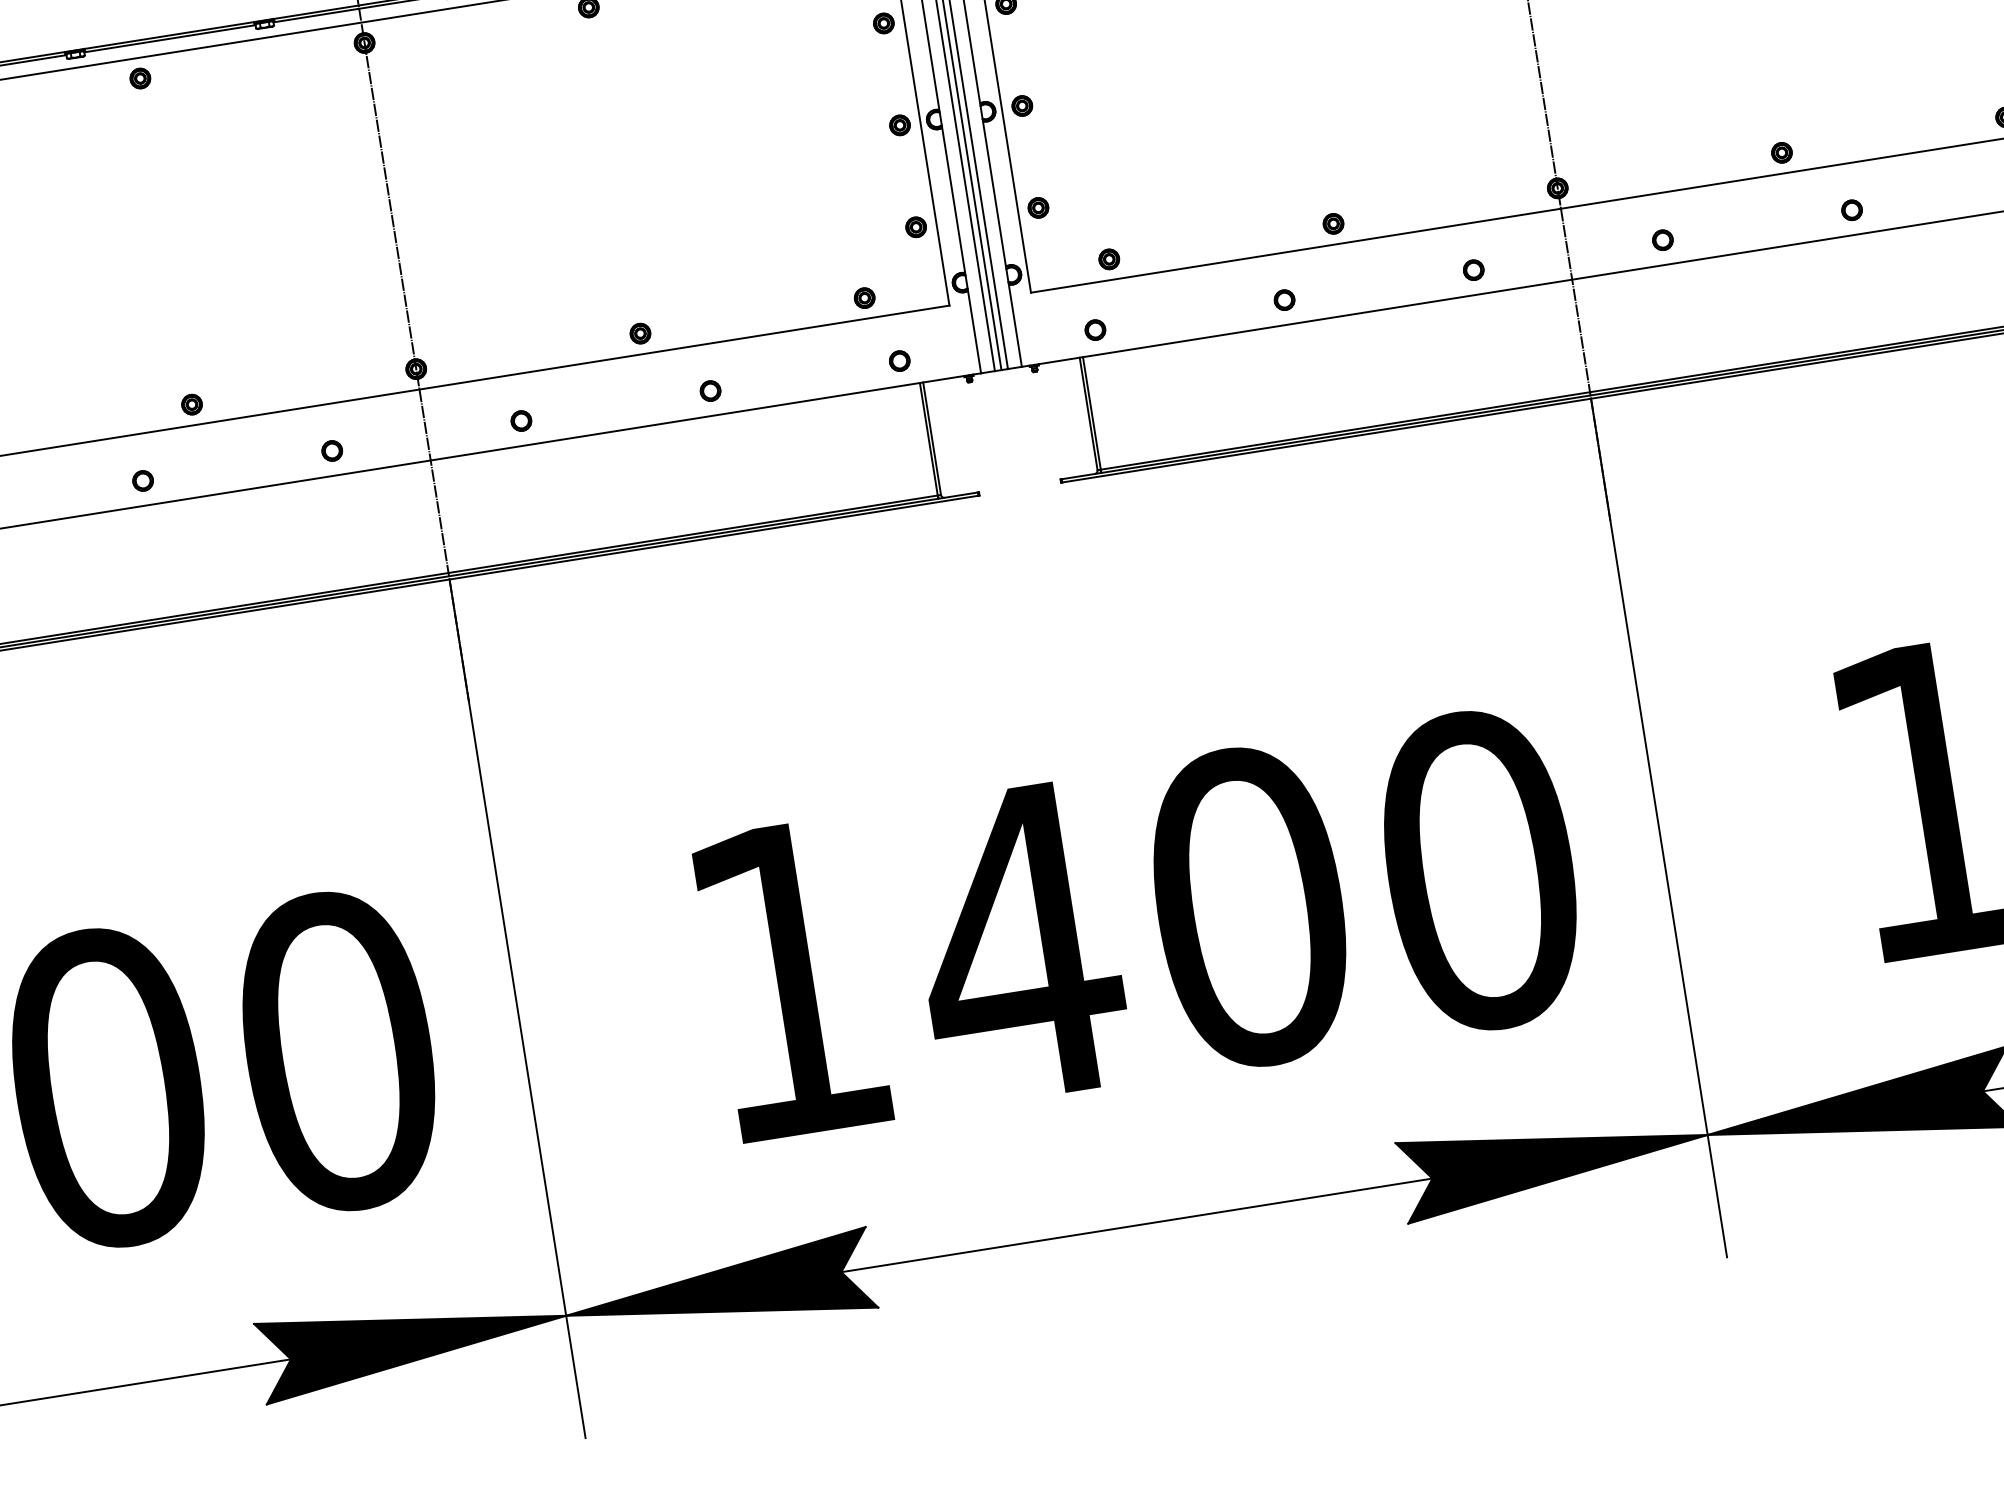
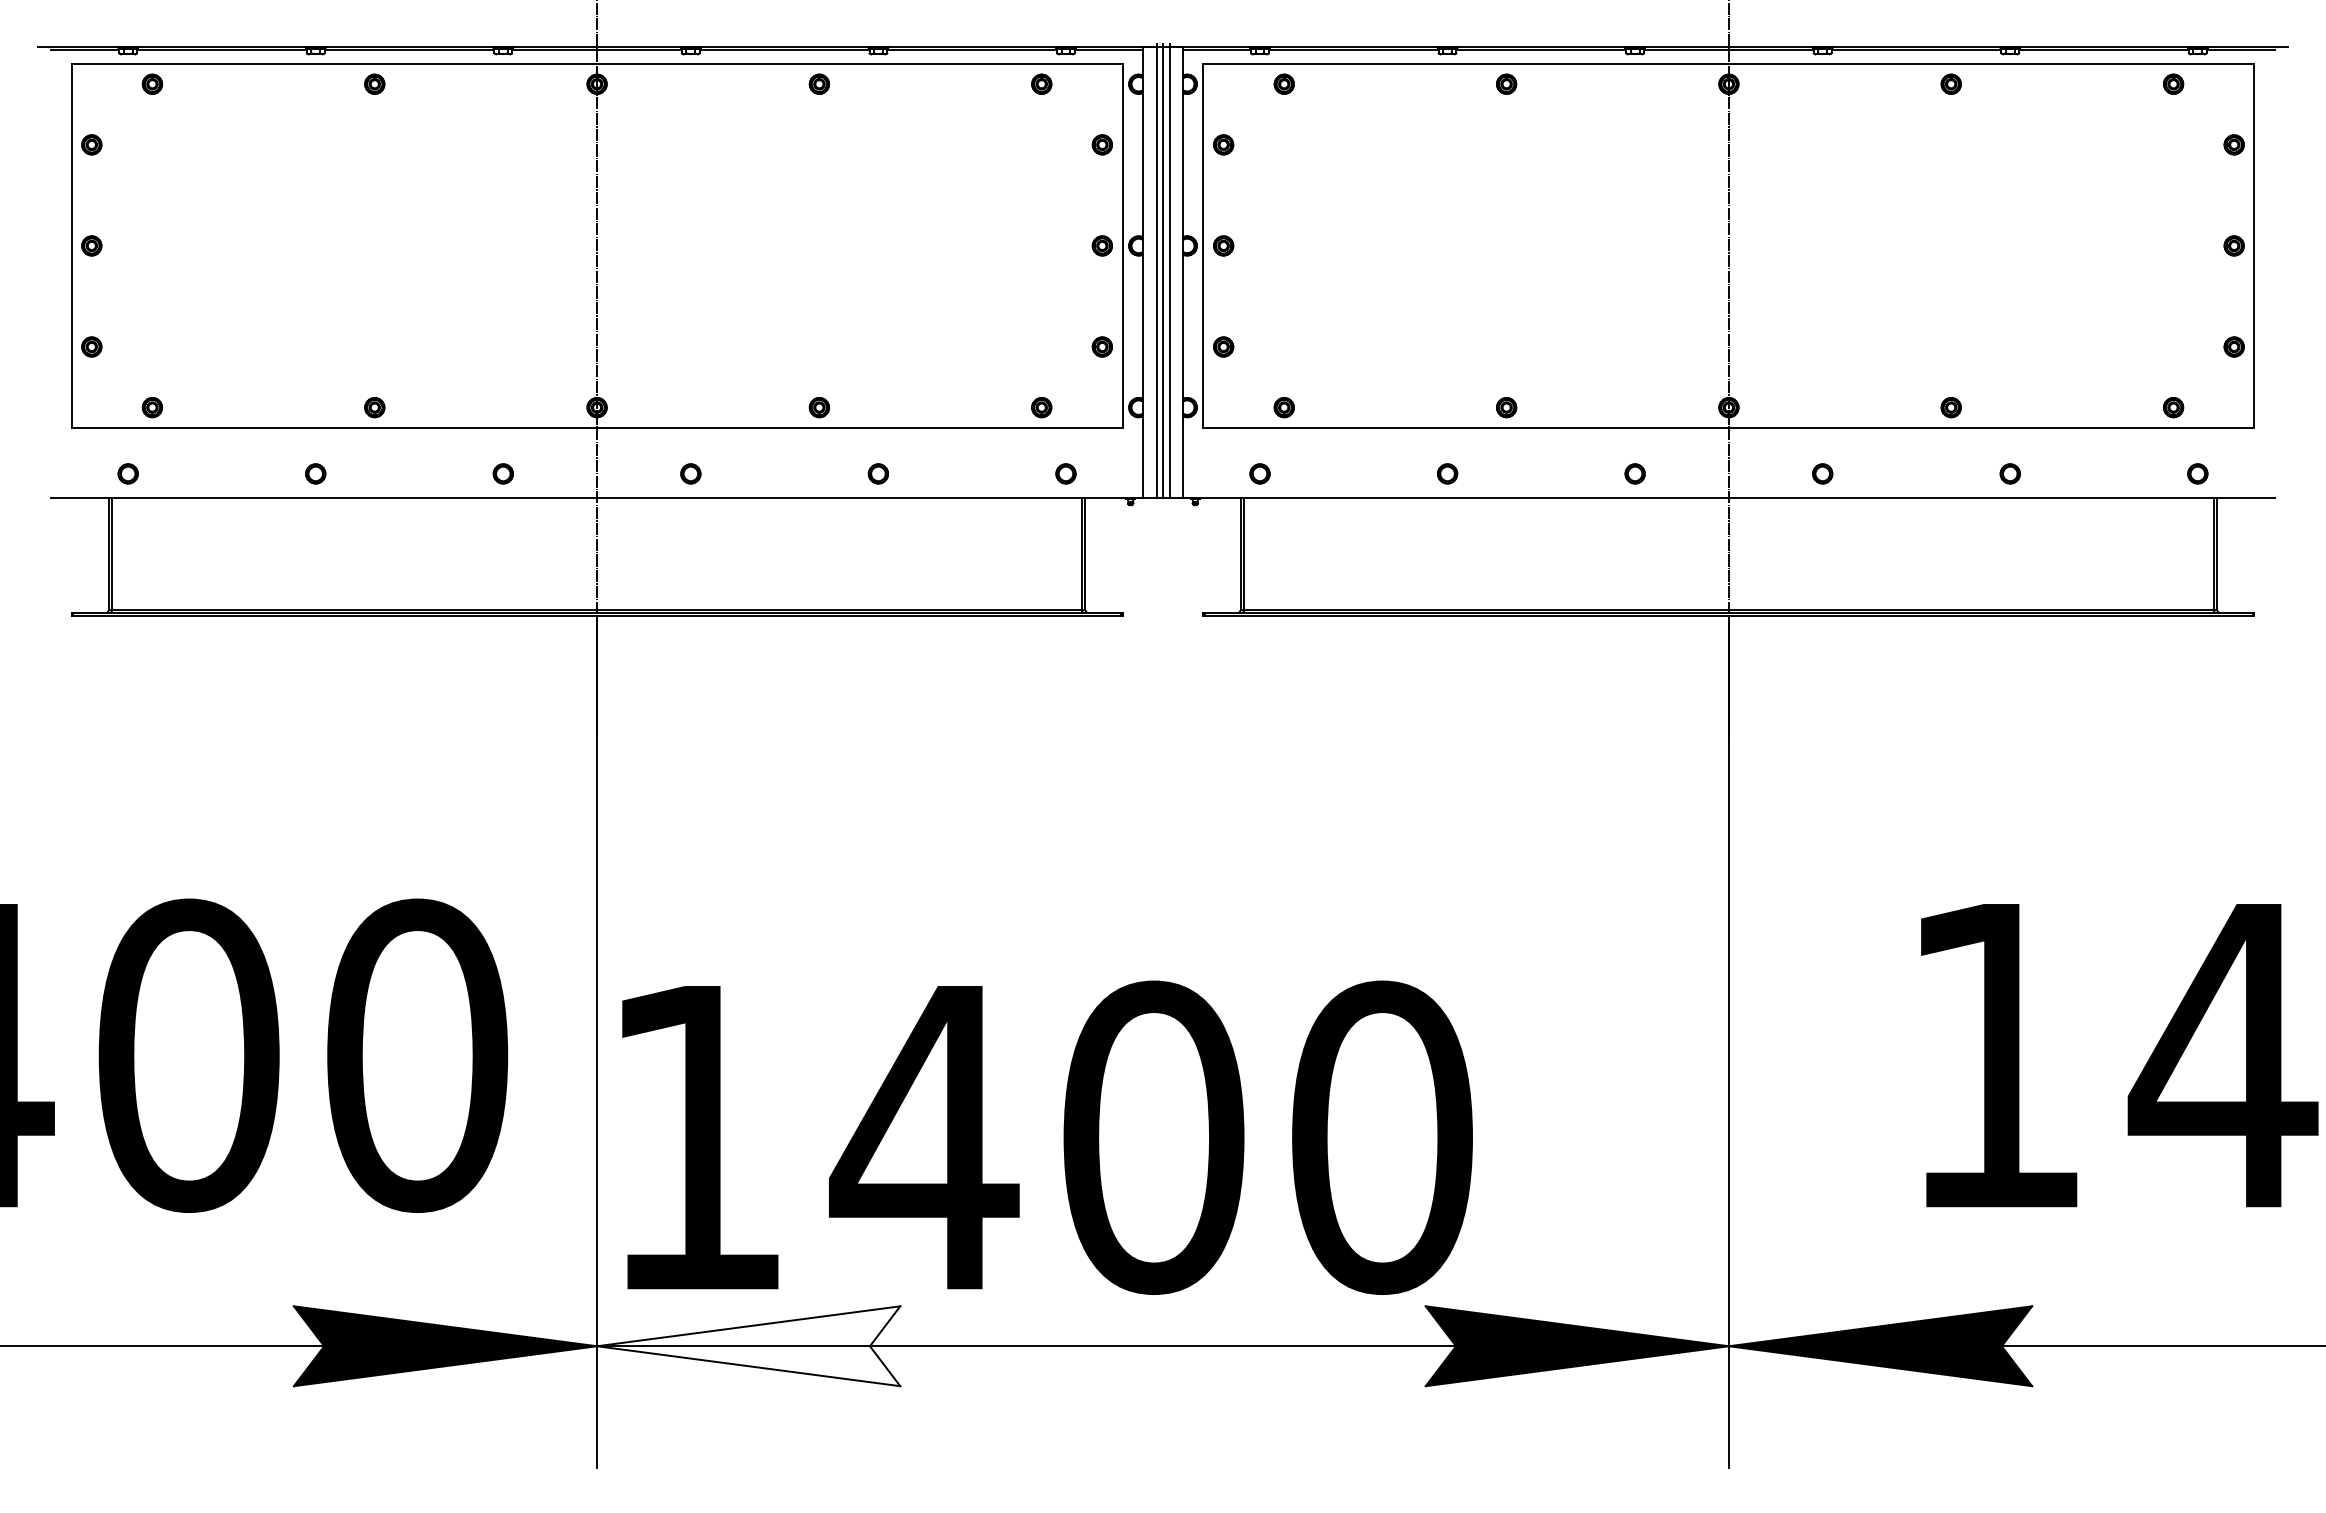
text: (1142, 923) -> (1047, 1137), moved
fill: (718, 1291) -> (748, 1346), removed

